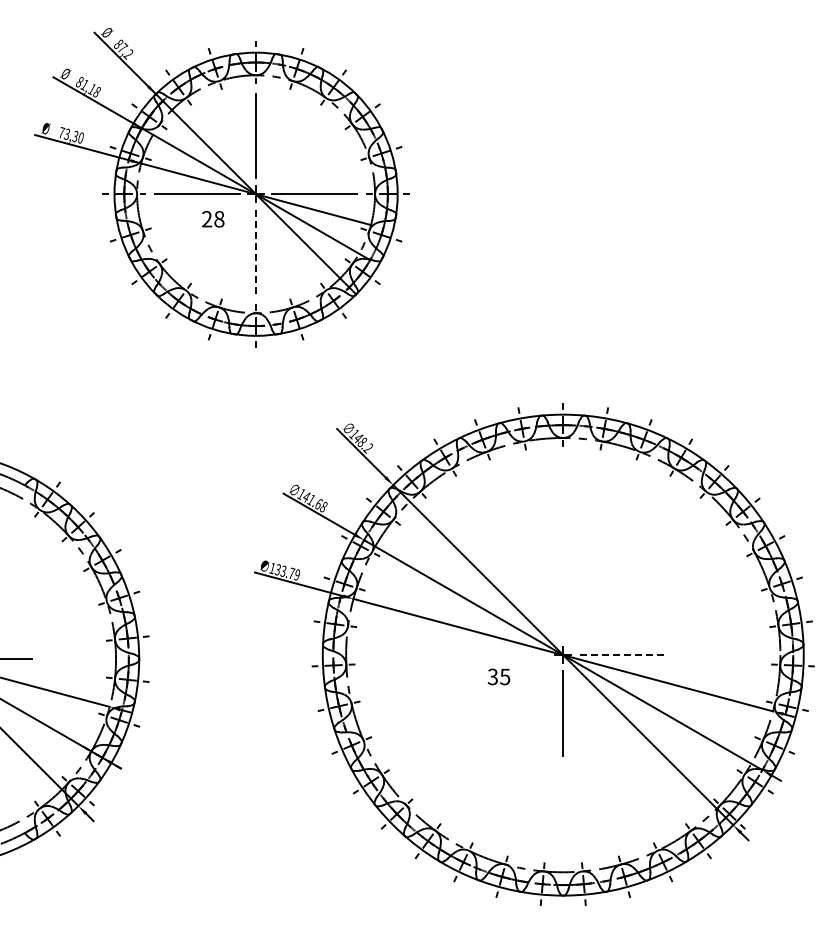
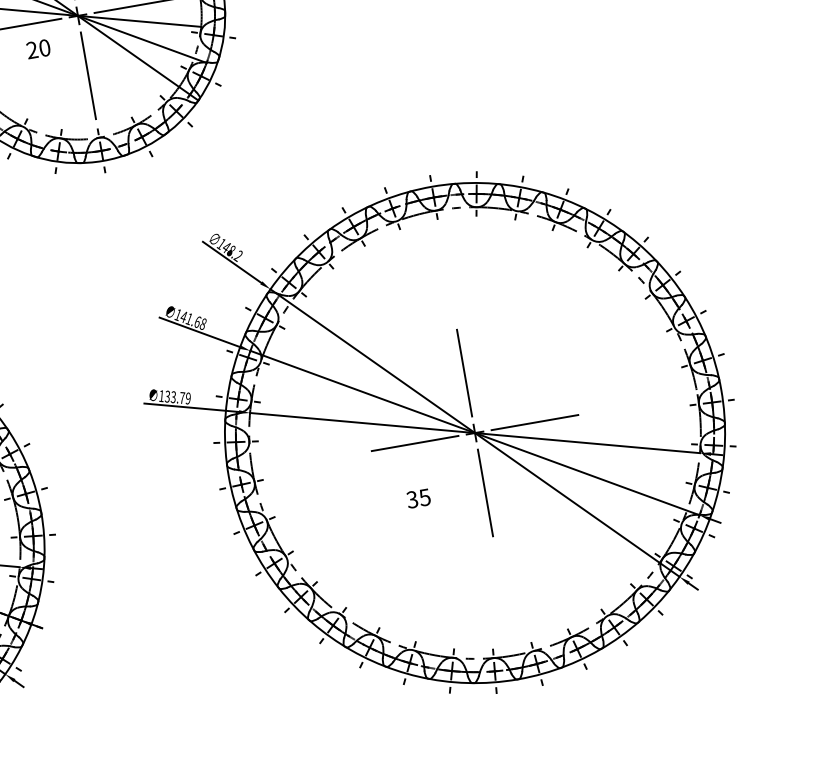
text: (219, 219) -> (45, 48), 28 -> 20
line: (256, 253) -> (88, 76), dashed -> solid
line: (563, 596) -> (464, 372), added
line: (504, 655) -> (414, 443), added
line: (622, 655) -> (535, 422), dashed -> solid
text: (498, 676) -> (418, 498), moved

